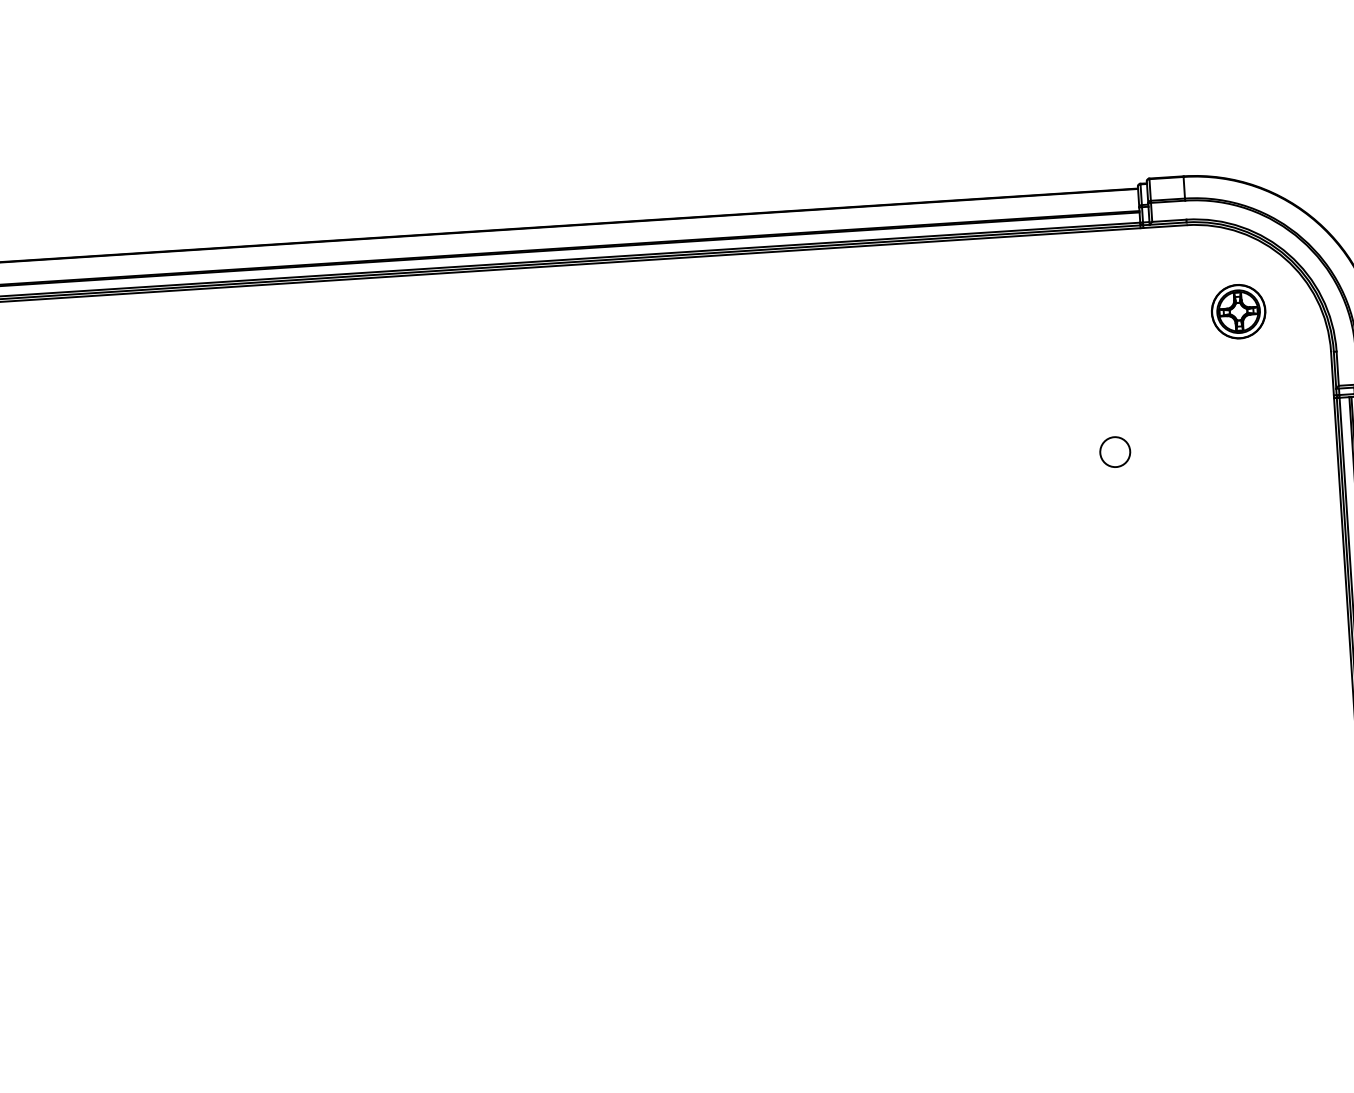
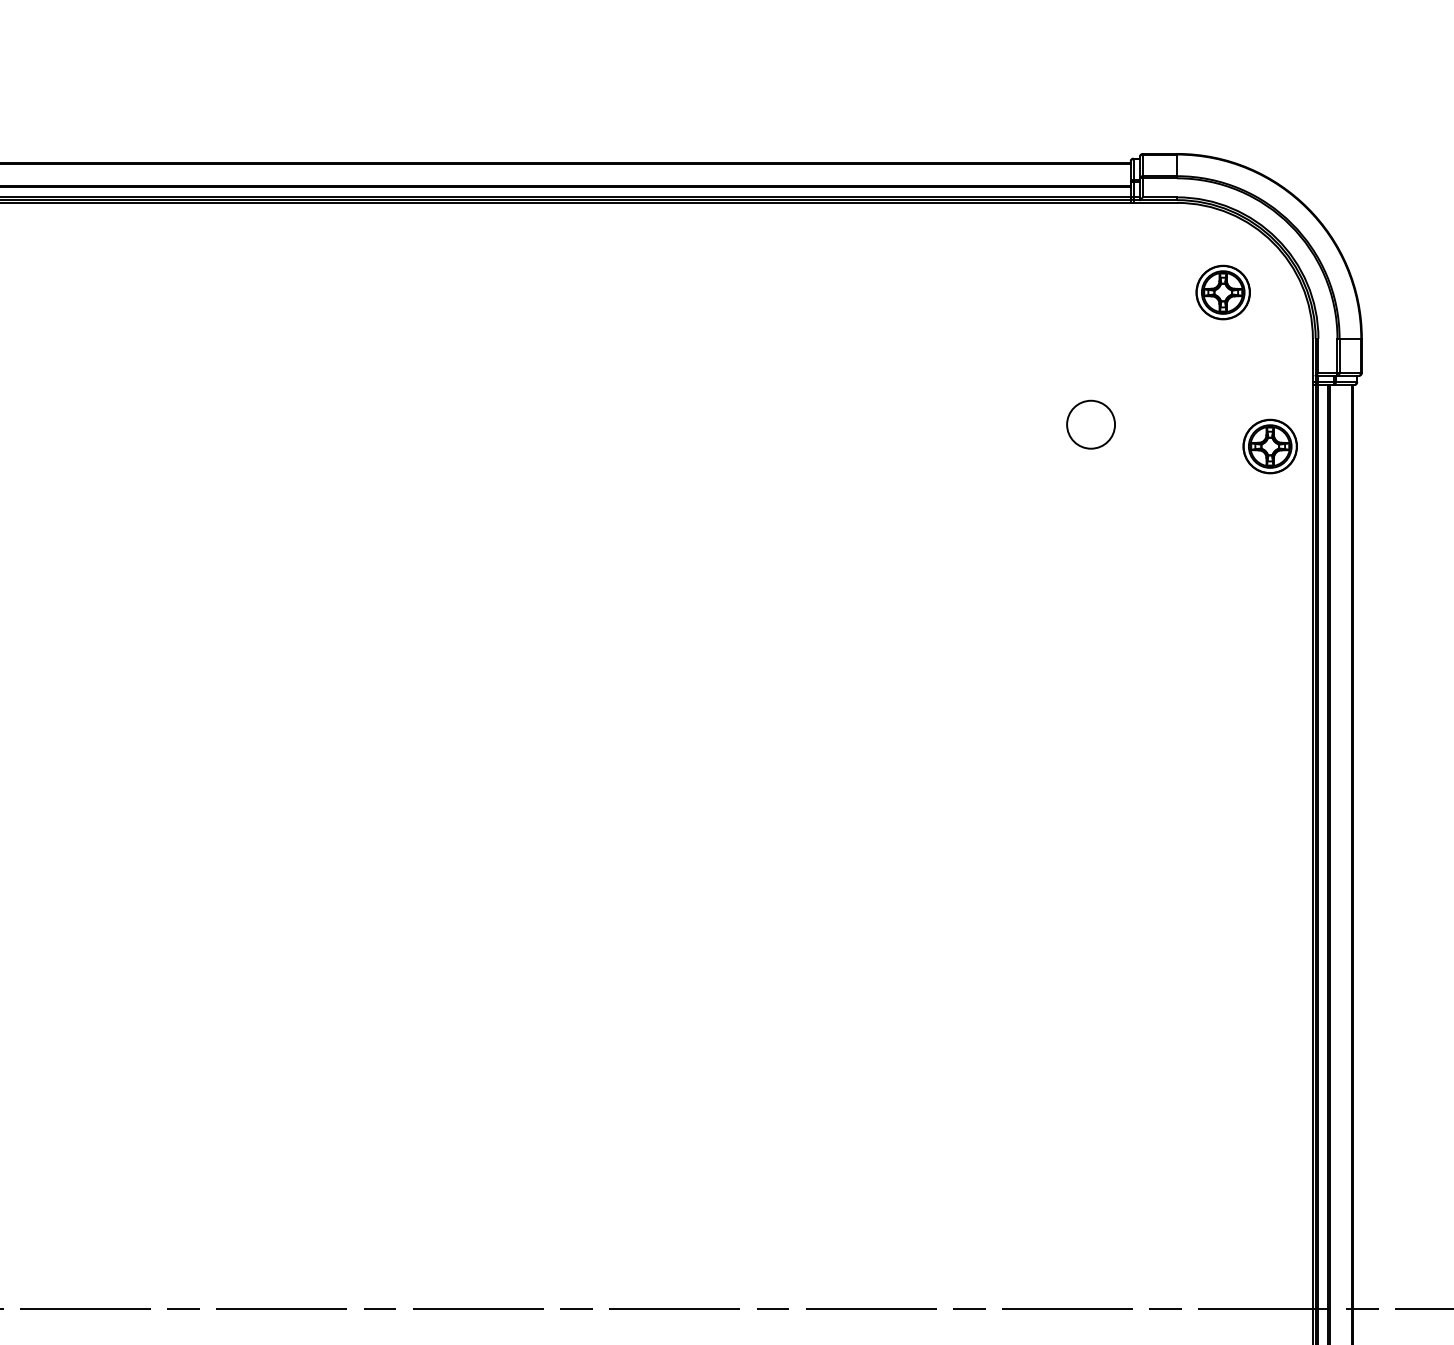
circle: (1115, 451) -> (1091, 424), size x1.6
part: (1294, 462) -> (1269, 446), added

